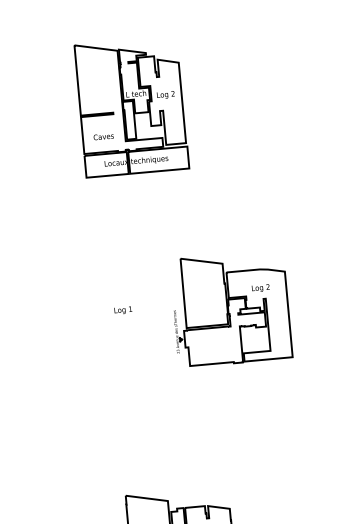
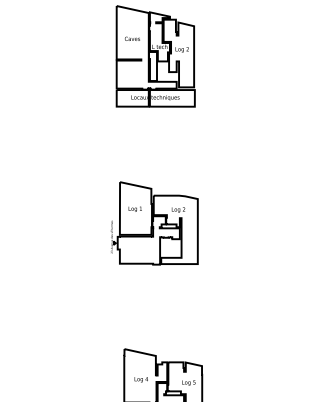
text: (103, 136) -> (132, 38), moved
part: (230, 308) -> (154, 223), moved

